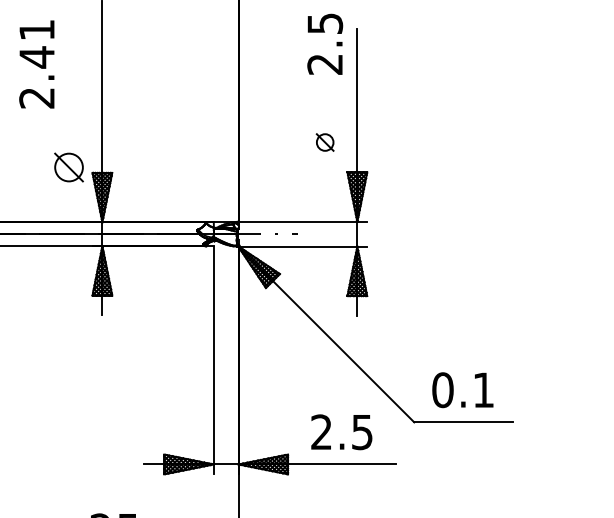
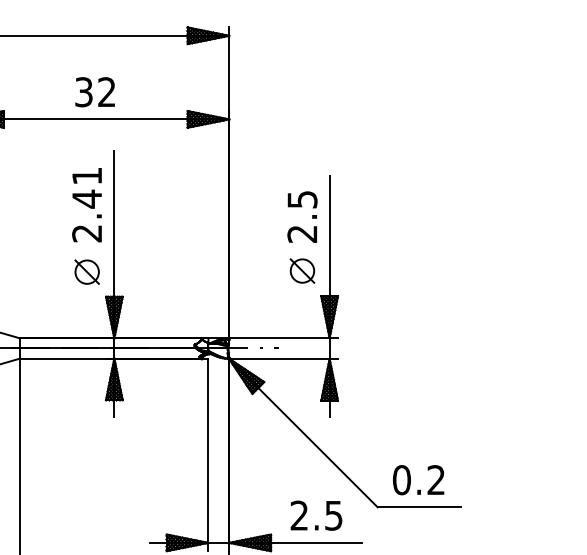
text: (325, 43) -> (302, 216), moved
text: (36, 64) -> (86, 205), moved
part: (325, 141) -> (302, 270), size x1.67
part: (68, 166) -> (86, 271), moved
text: (482, 389) -> (435, 479), 0.1 -> 0.2

